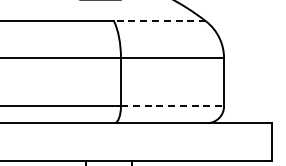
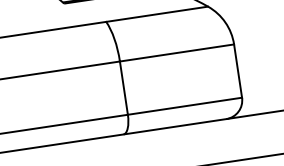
line: (160, 21) -> (157, 14), dashed -> solid
line: (172, 106) -> (184, 106), dashed -> solid

